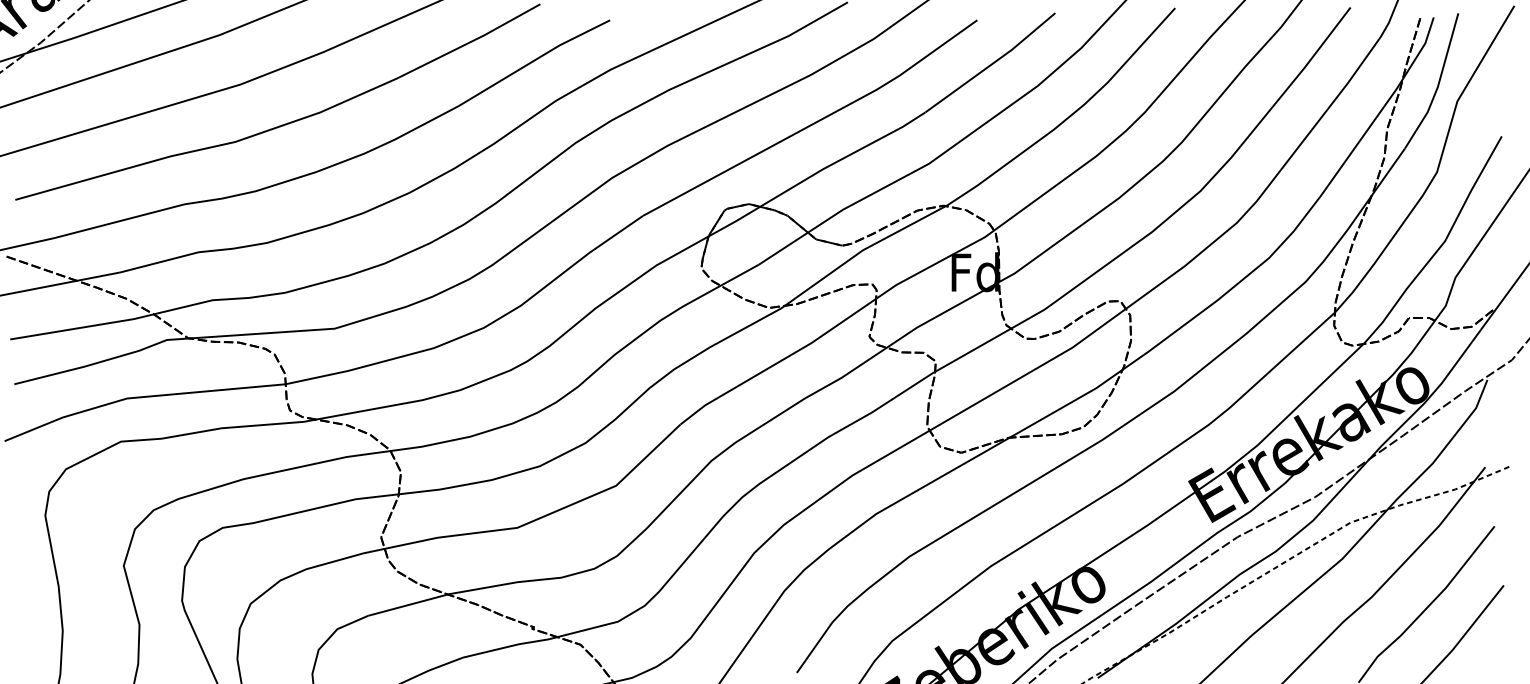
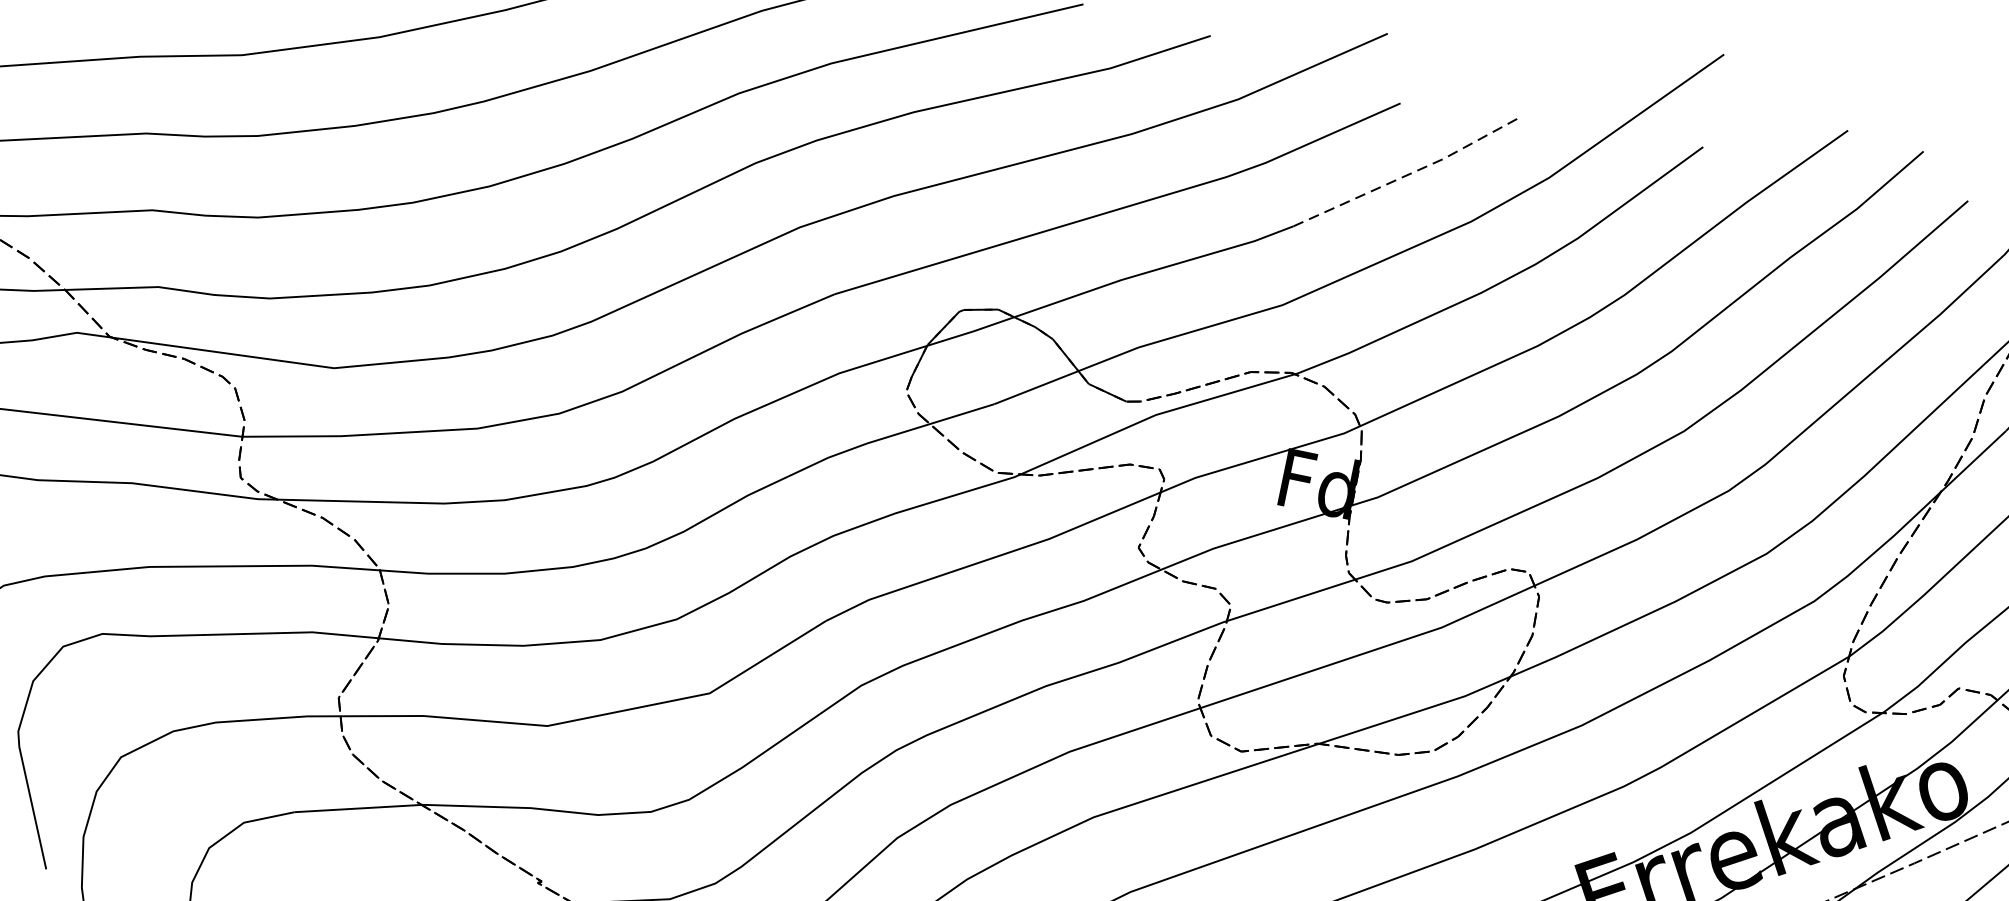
line: (992, 63) -> (1409, 173), solid -> dashed

